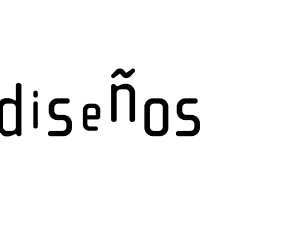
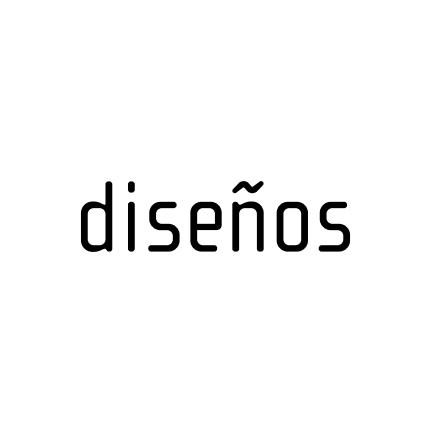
part: (122, 89) -> (247, 208), moved
part: (35, 109) -> (131, 216), size x1.43
part: (91, 117) -> (205, 226), size x1.43

